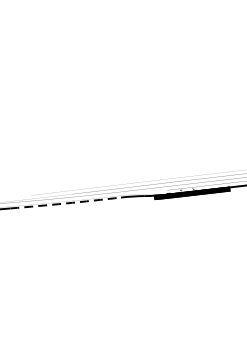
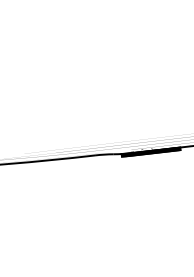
arc: (65, 203) -> (51, 160), dashed -> solid

